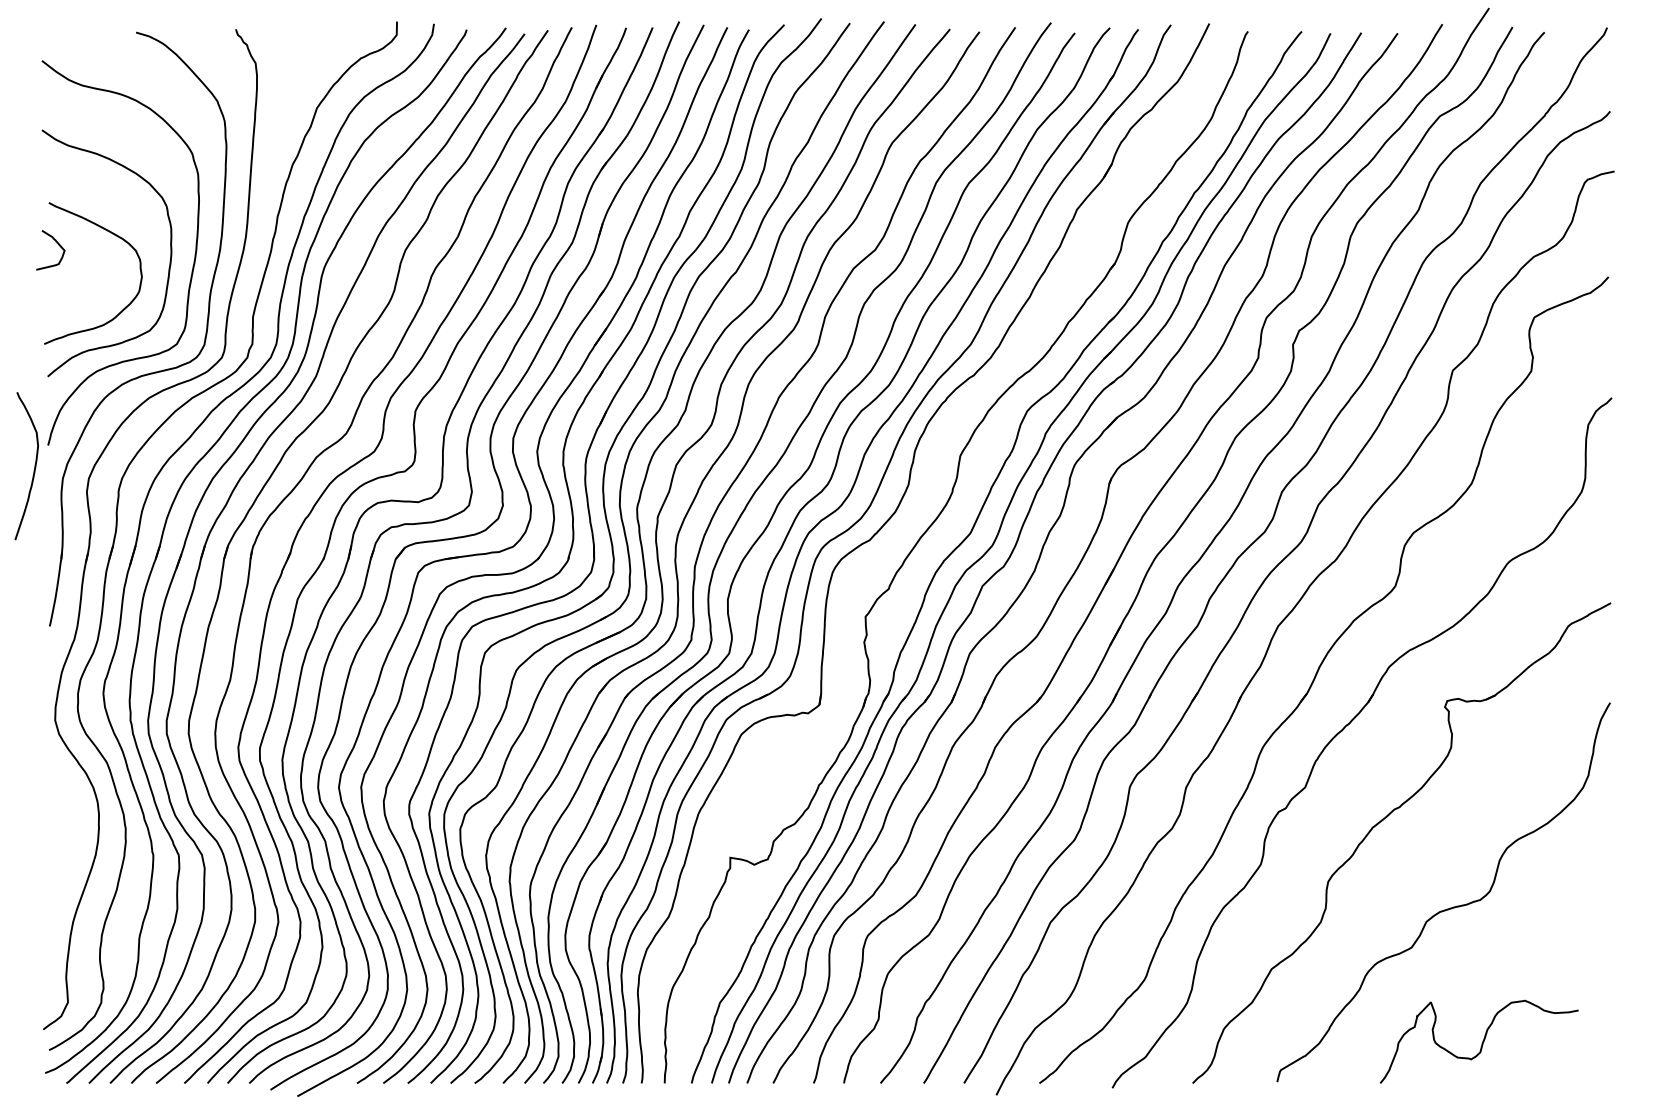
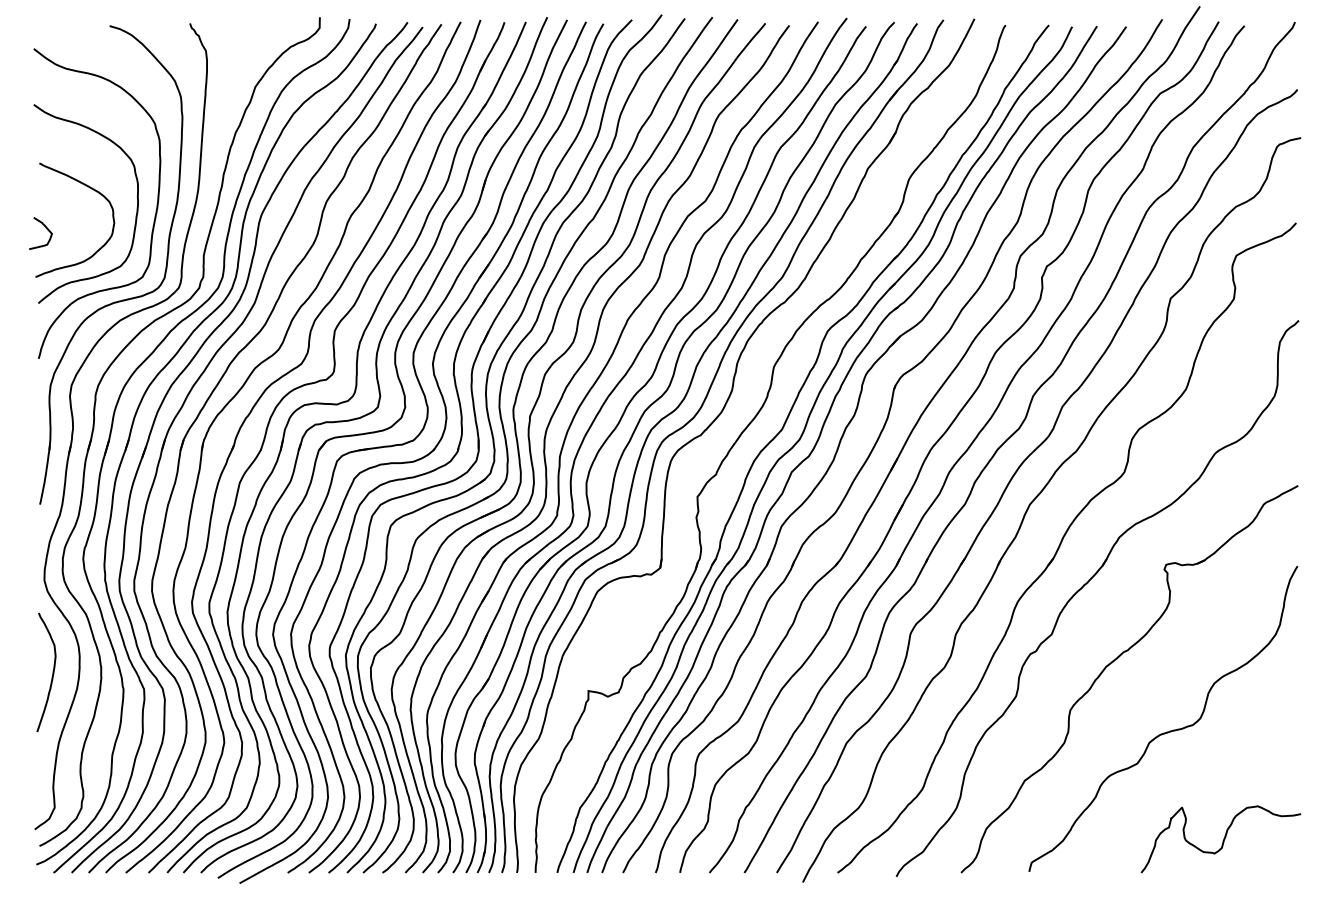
curve: (57, 245) -> (46, 229), moved
curve: (34, 466) -> (52, 672), moved
curve: (1481, 1043) -> (1222, 840), moved

